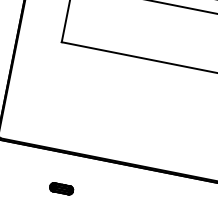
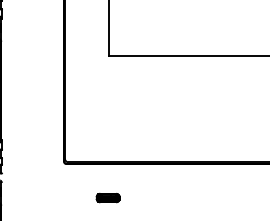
part: (61, 188) -> (107, 197), moved

